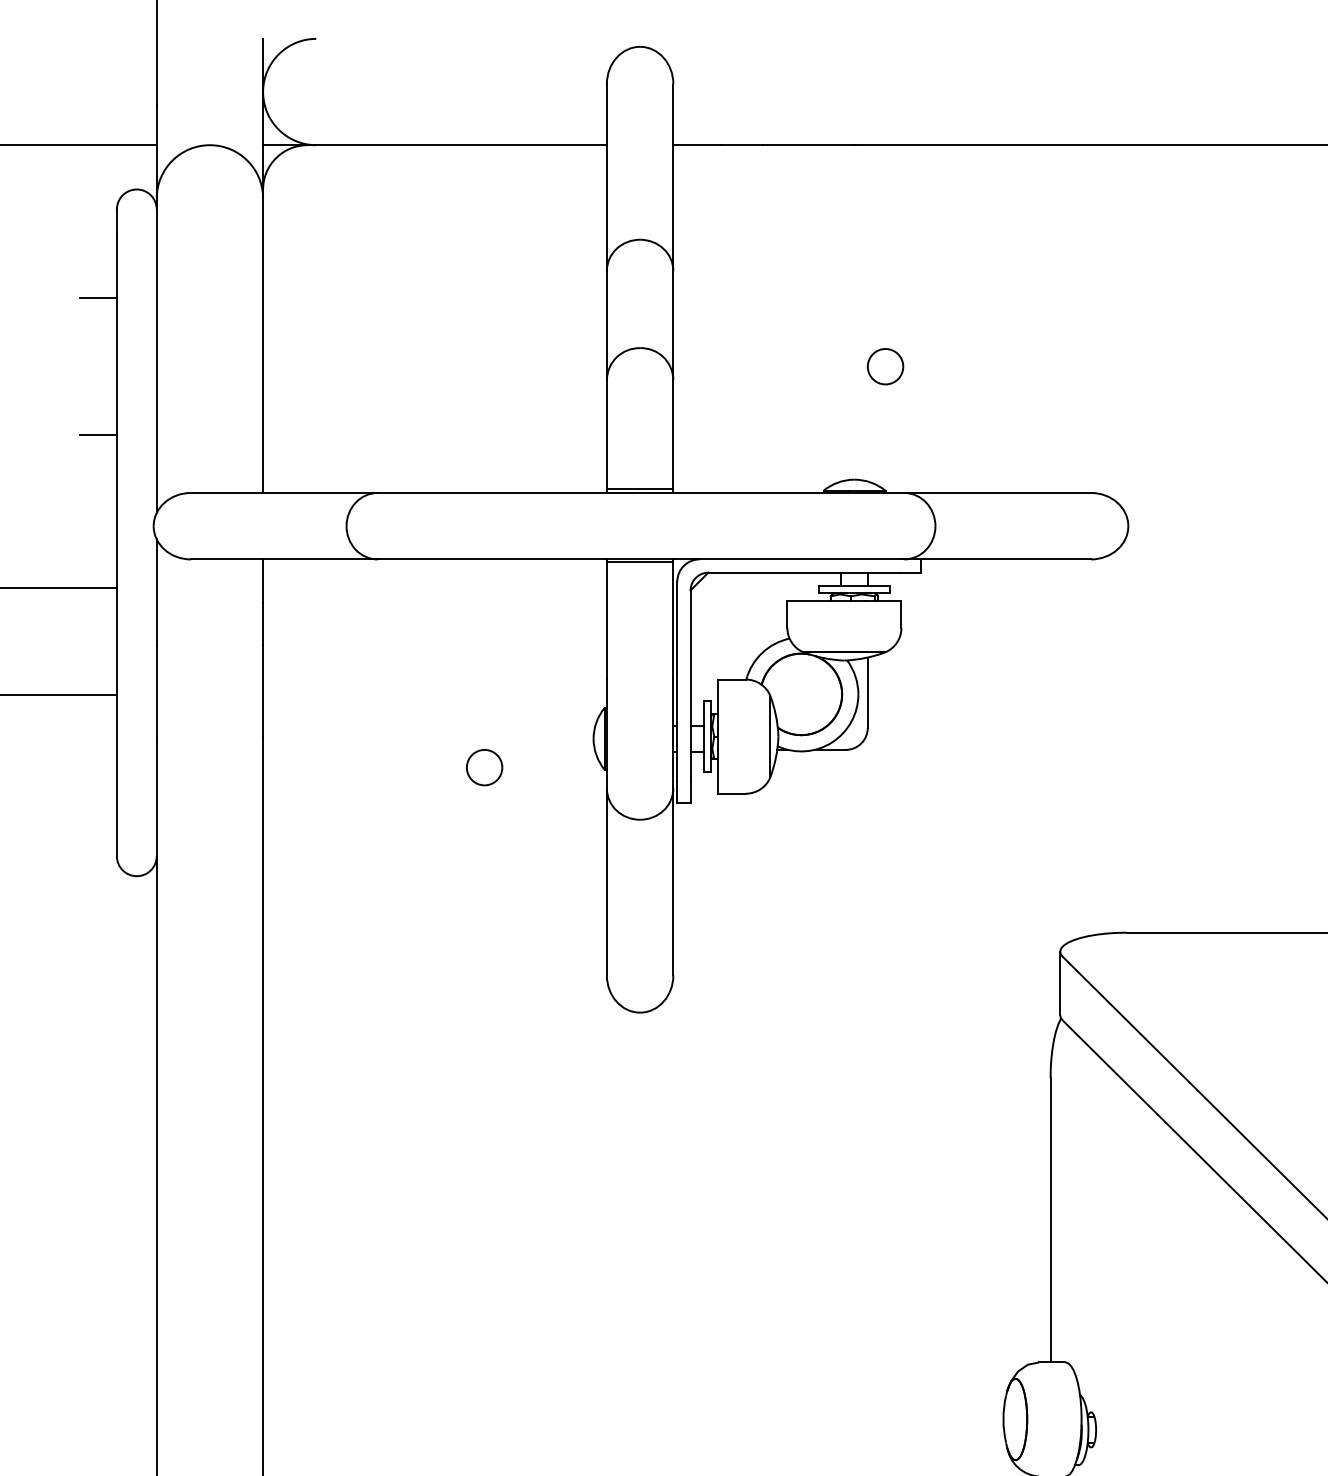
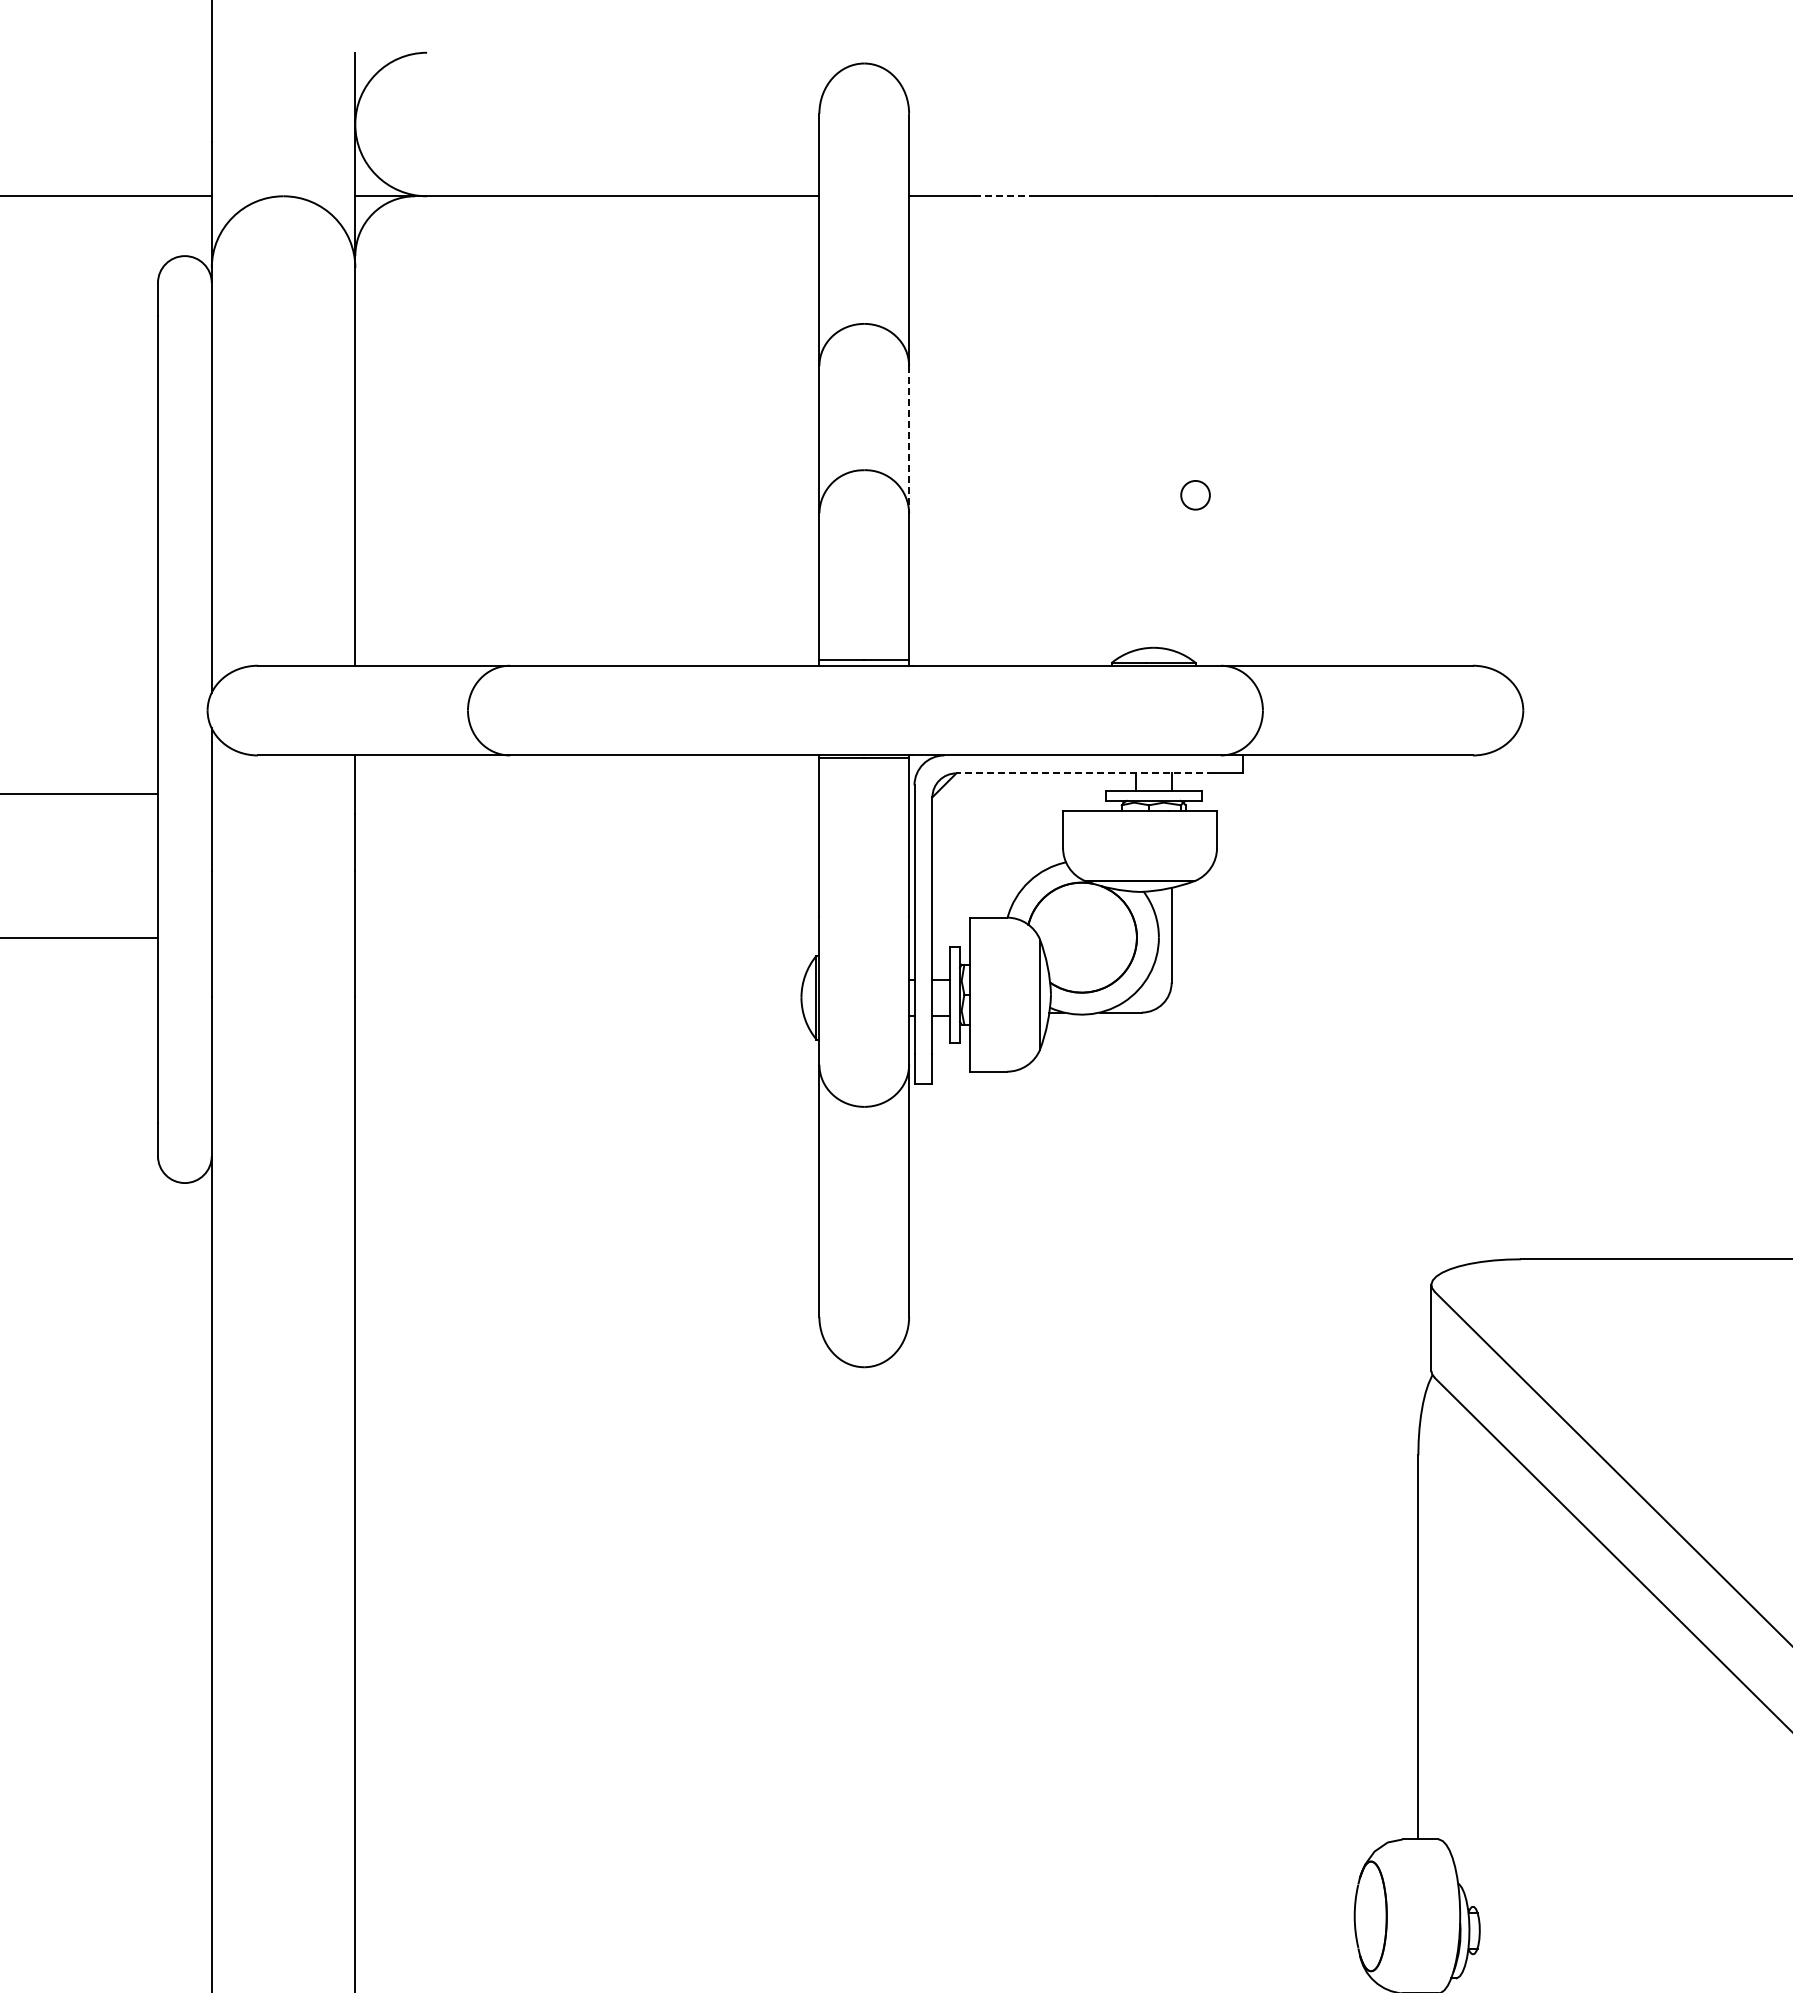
line: (742, 145) -> (1002, 196), solid -> dashed
line: (98, 297) -> (132, 402), removed
line: (673, 325) -> (909, 439), solid -> dashed
circle: (885, 366) -> (1195, 495), size x0.6
line: (98, 435) -> (132, 588), removed
line: (803, 572) -> (1084, 773), solid -> dashed
circle: (484, 767) -> (654, 1036), removed

